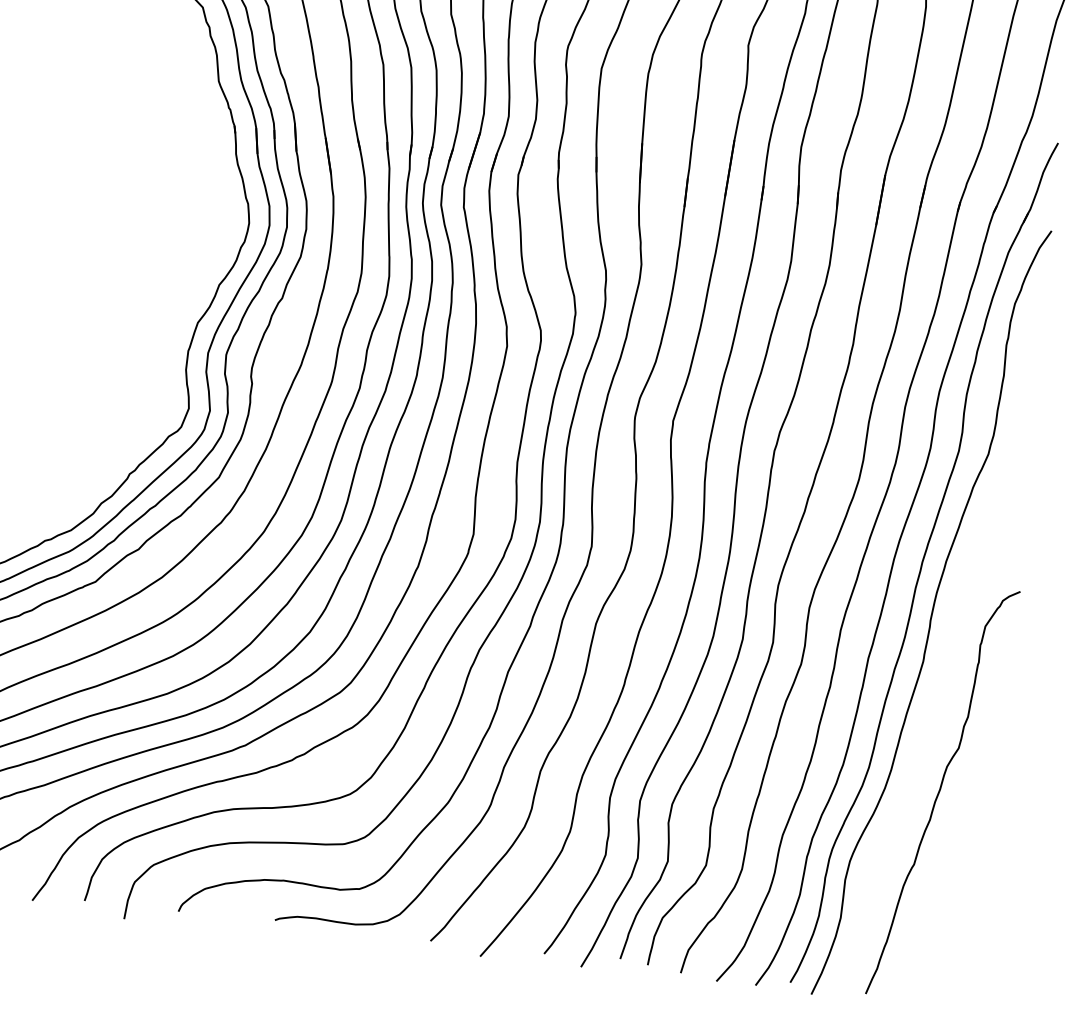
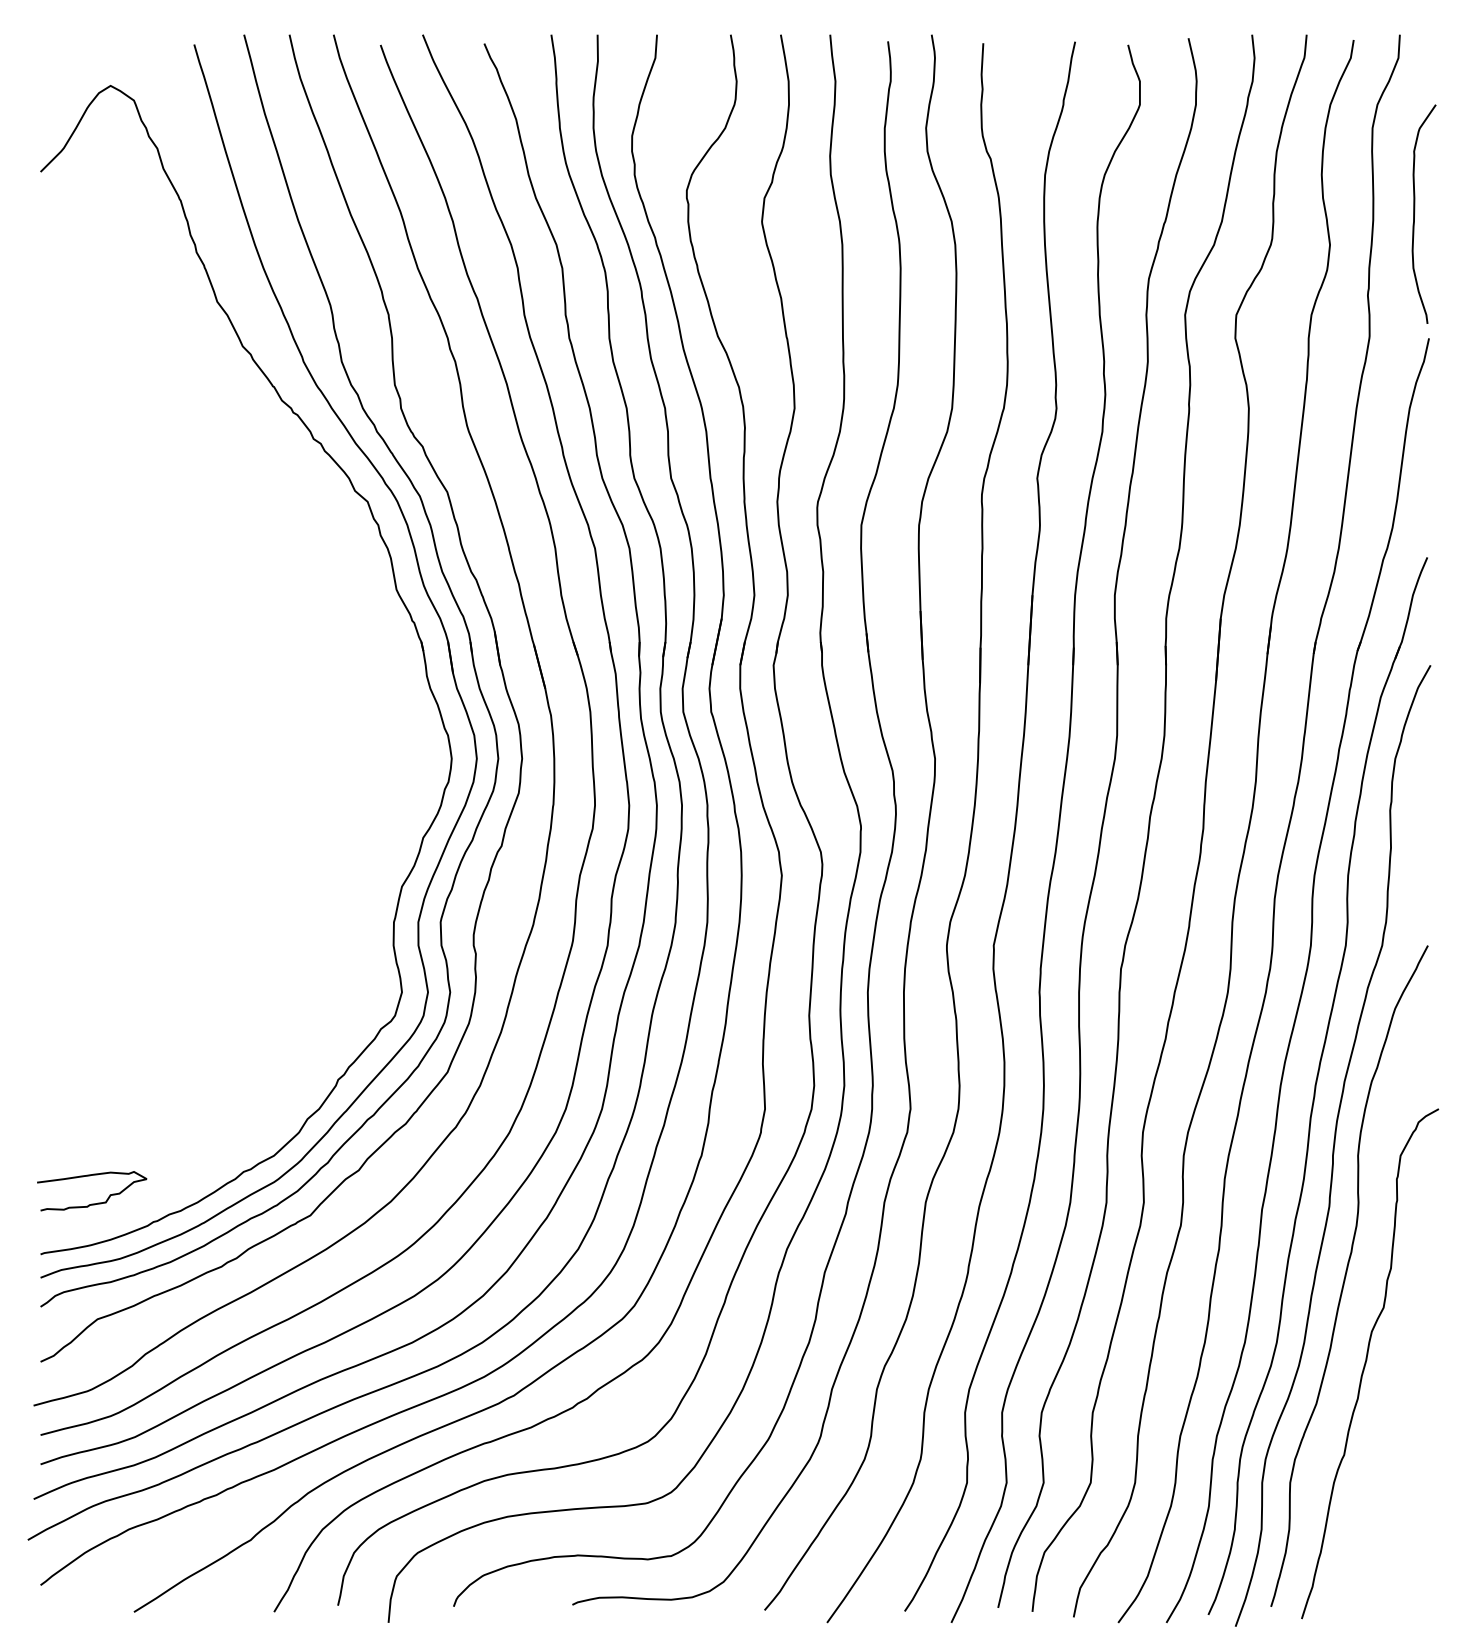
curve: (931, 718) -> (1346, 1275), added

